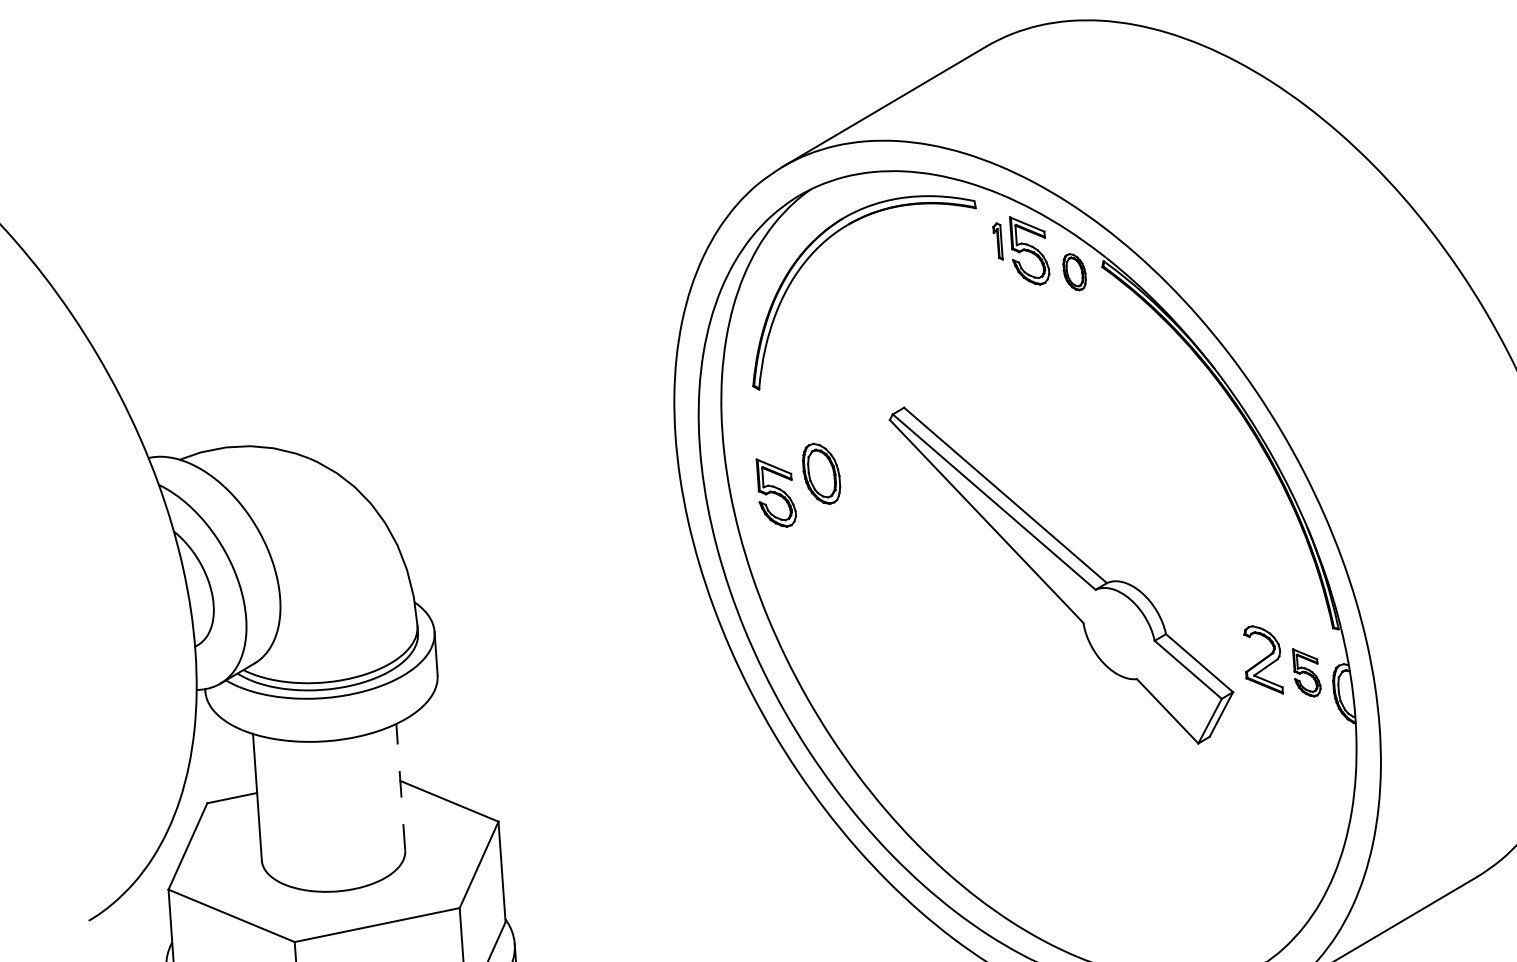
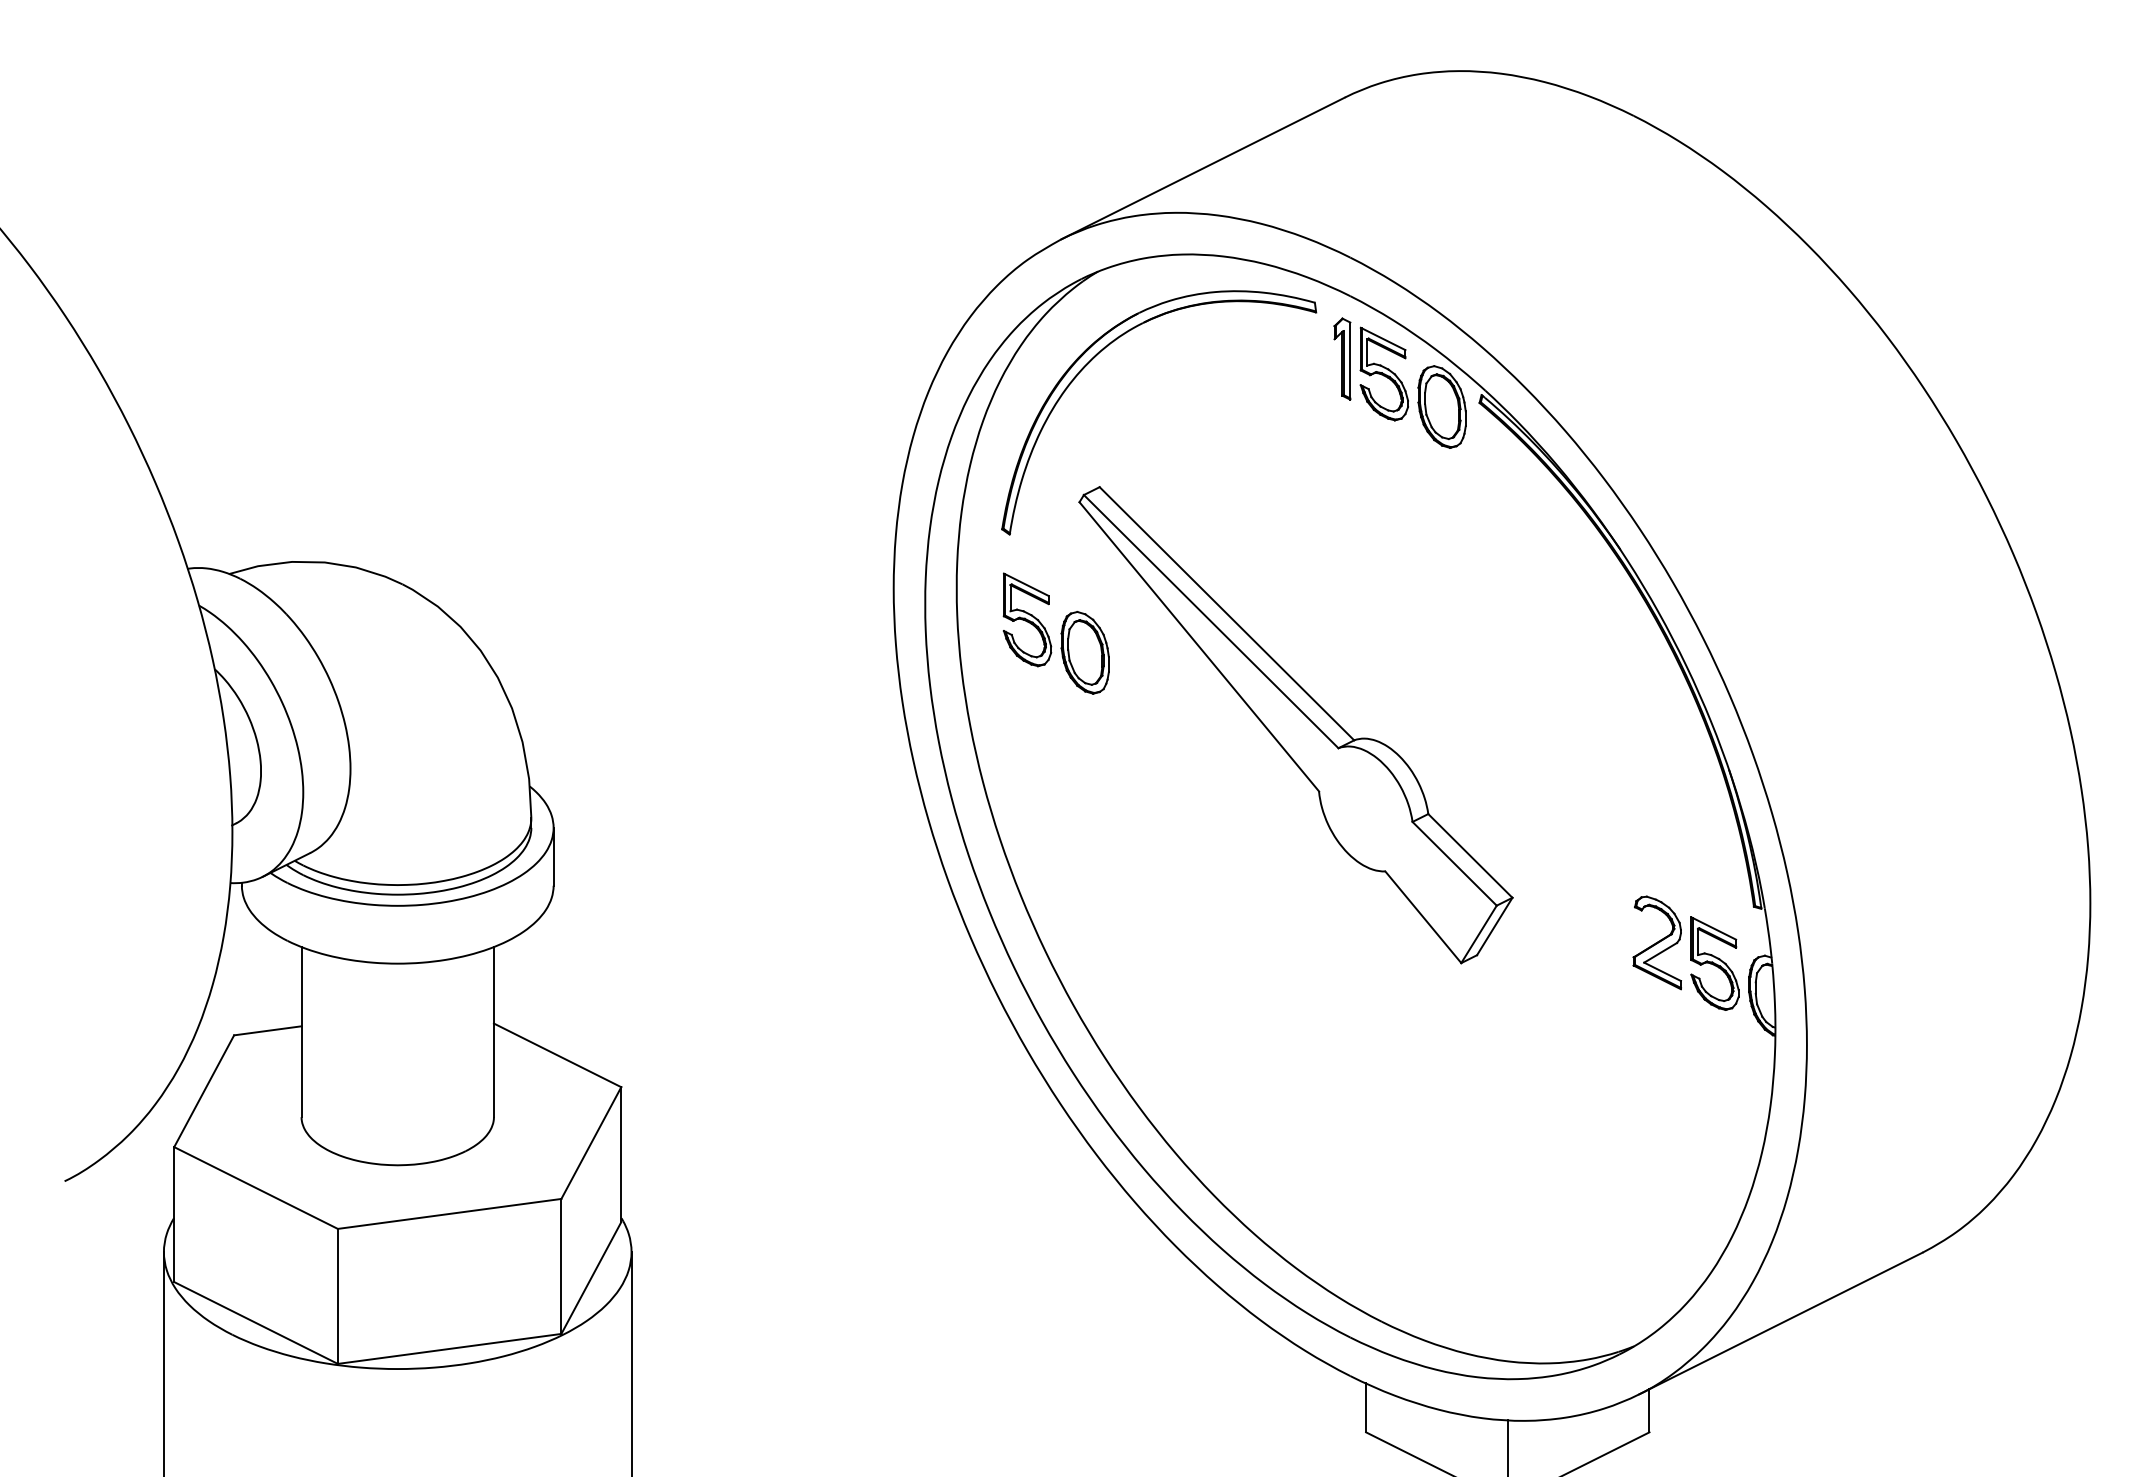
part: (997, 241) -> (1342, 358), size x1.67
part: (1074, 271) -> (1441, 406), size x1.67
part: (776, 492) -> (1027, 619), moved
part: (1062, 575) -> (1295, 725), moved
part: (1306, 672) -> (1714, 963), size x1.43
line: (400, 786) -> (493, 1031), dashed -> solid

